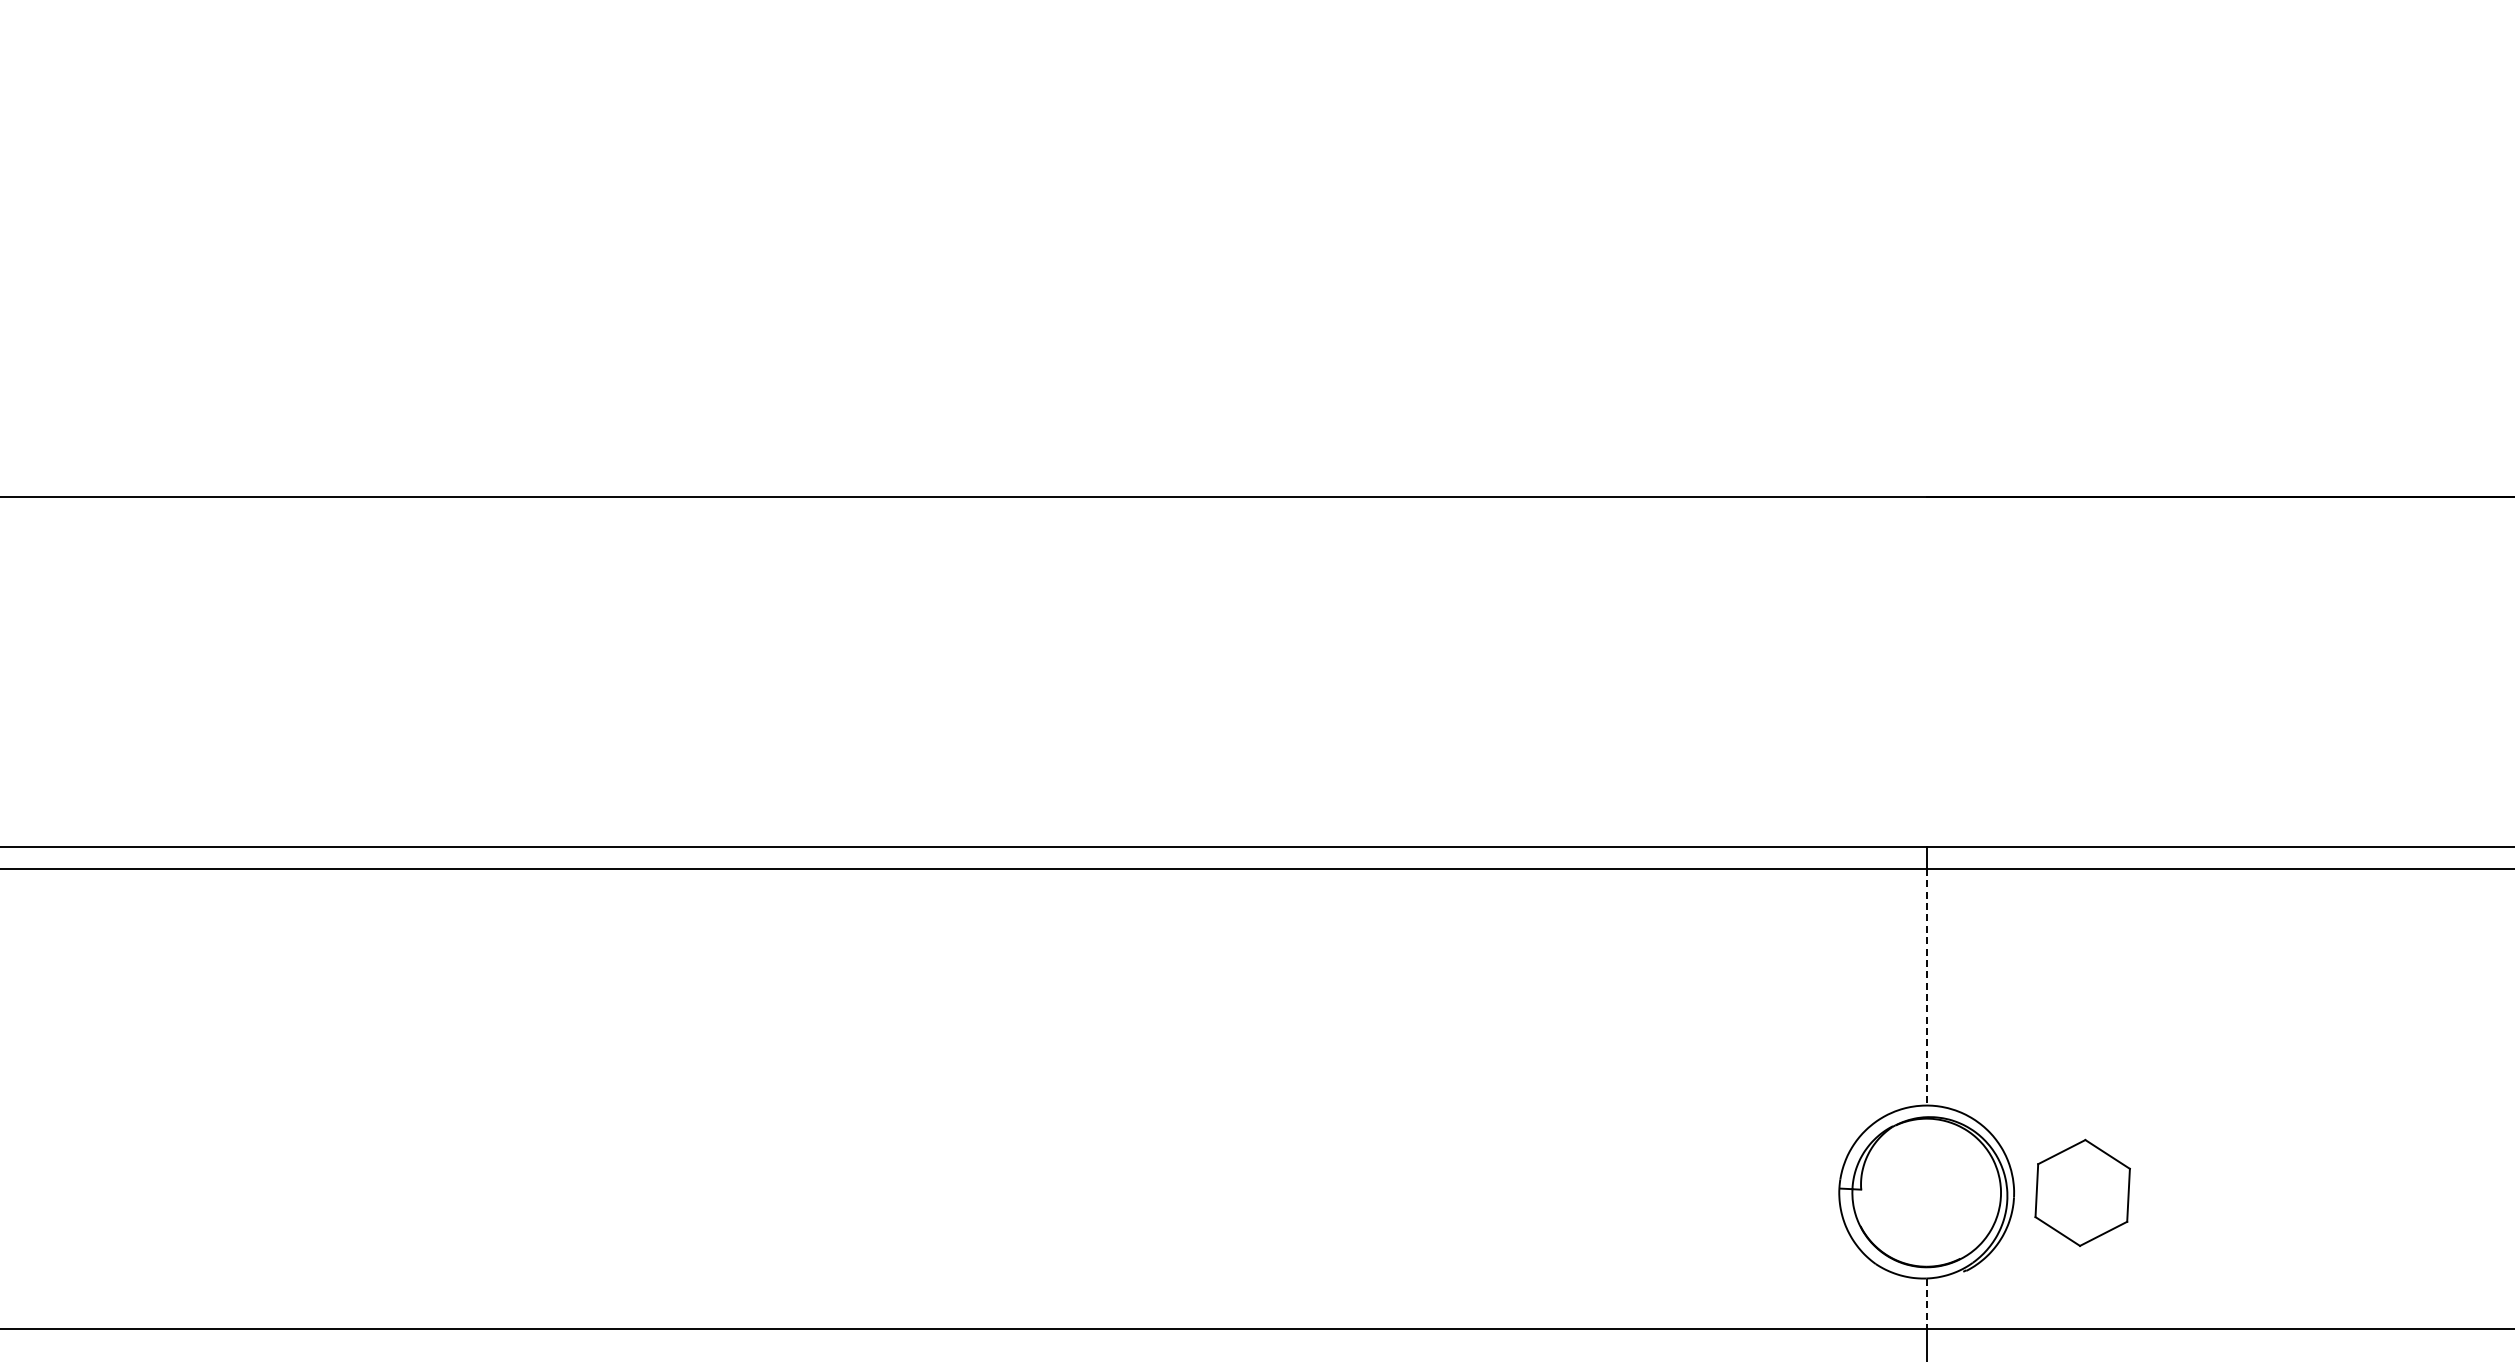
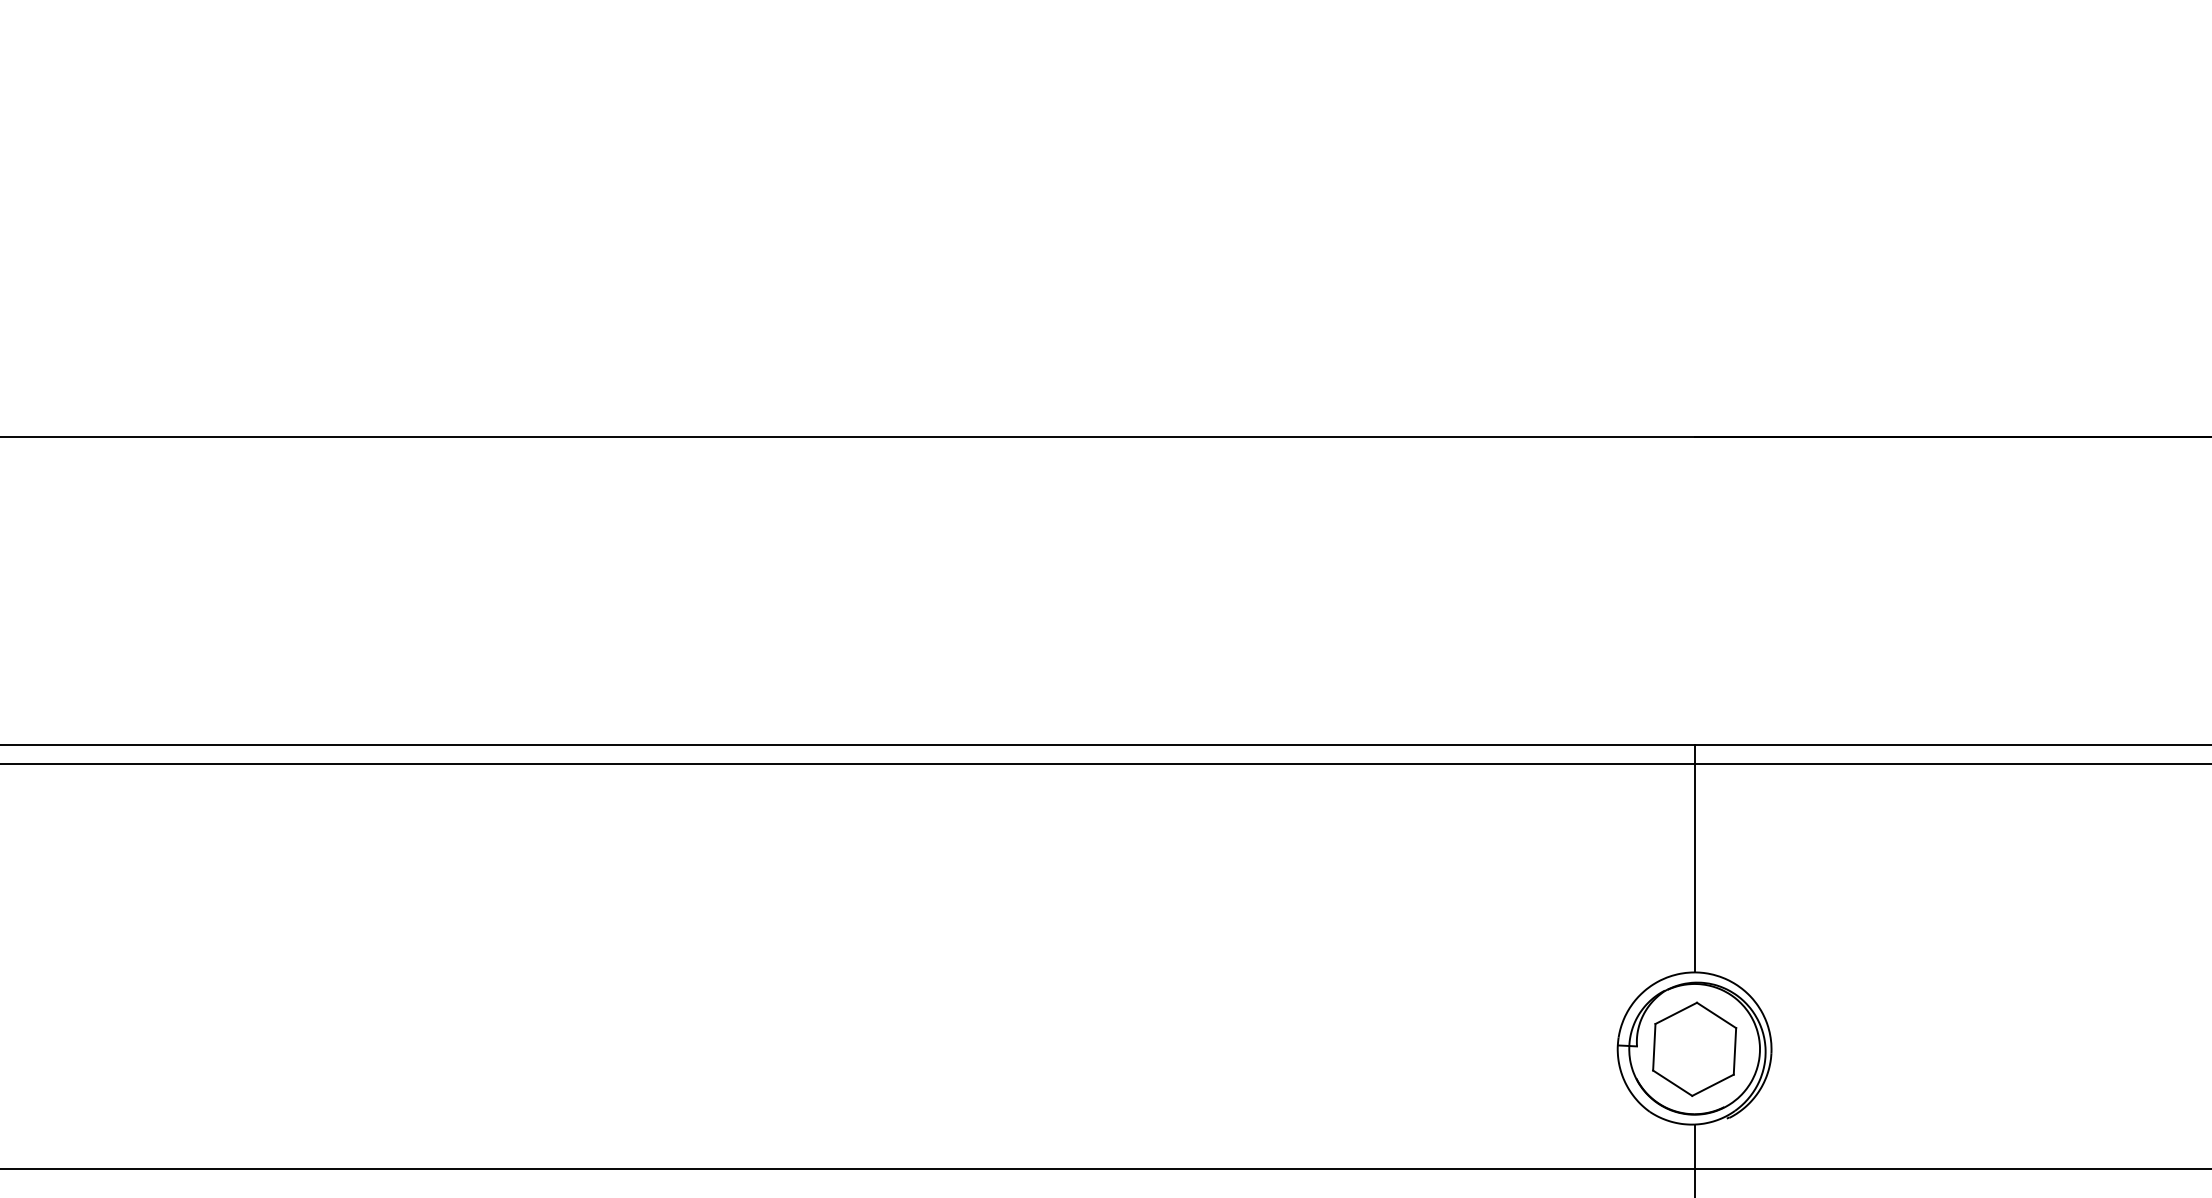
line: (1926, 987) -> (1694, 868), dashed -> solid
part: (2082, 1192) -> (1694, 1048), moved
line: (1926, 1303) -> (1694, 1146), dashed -> solid

